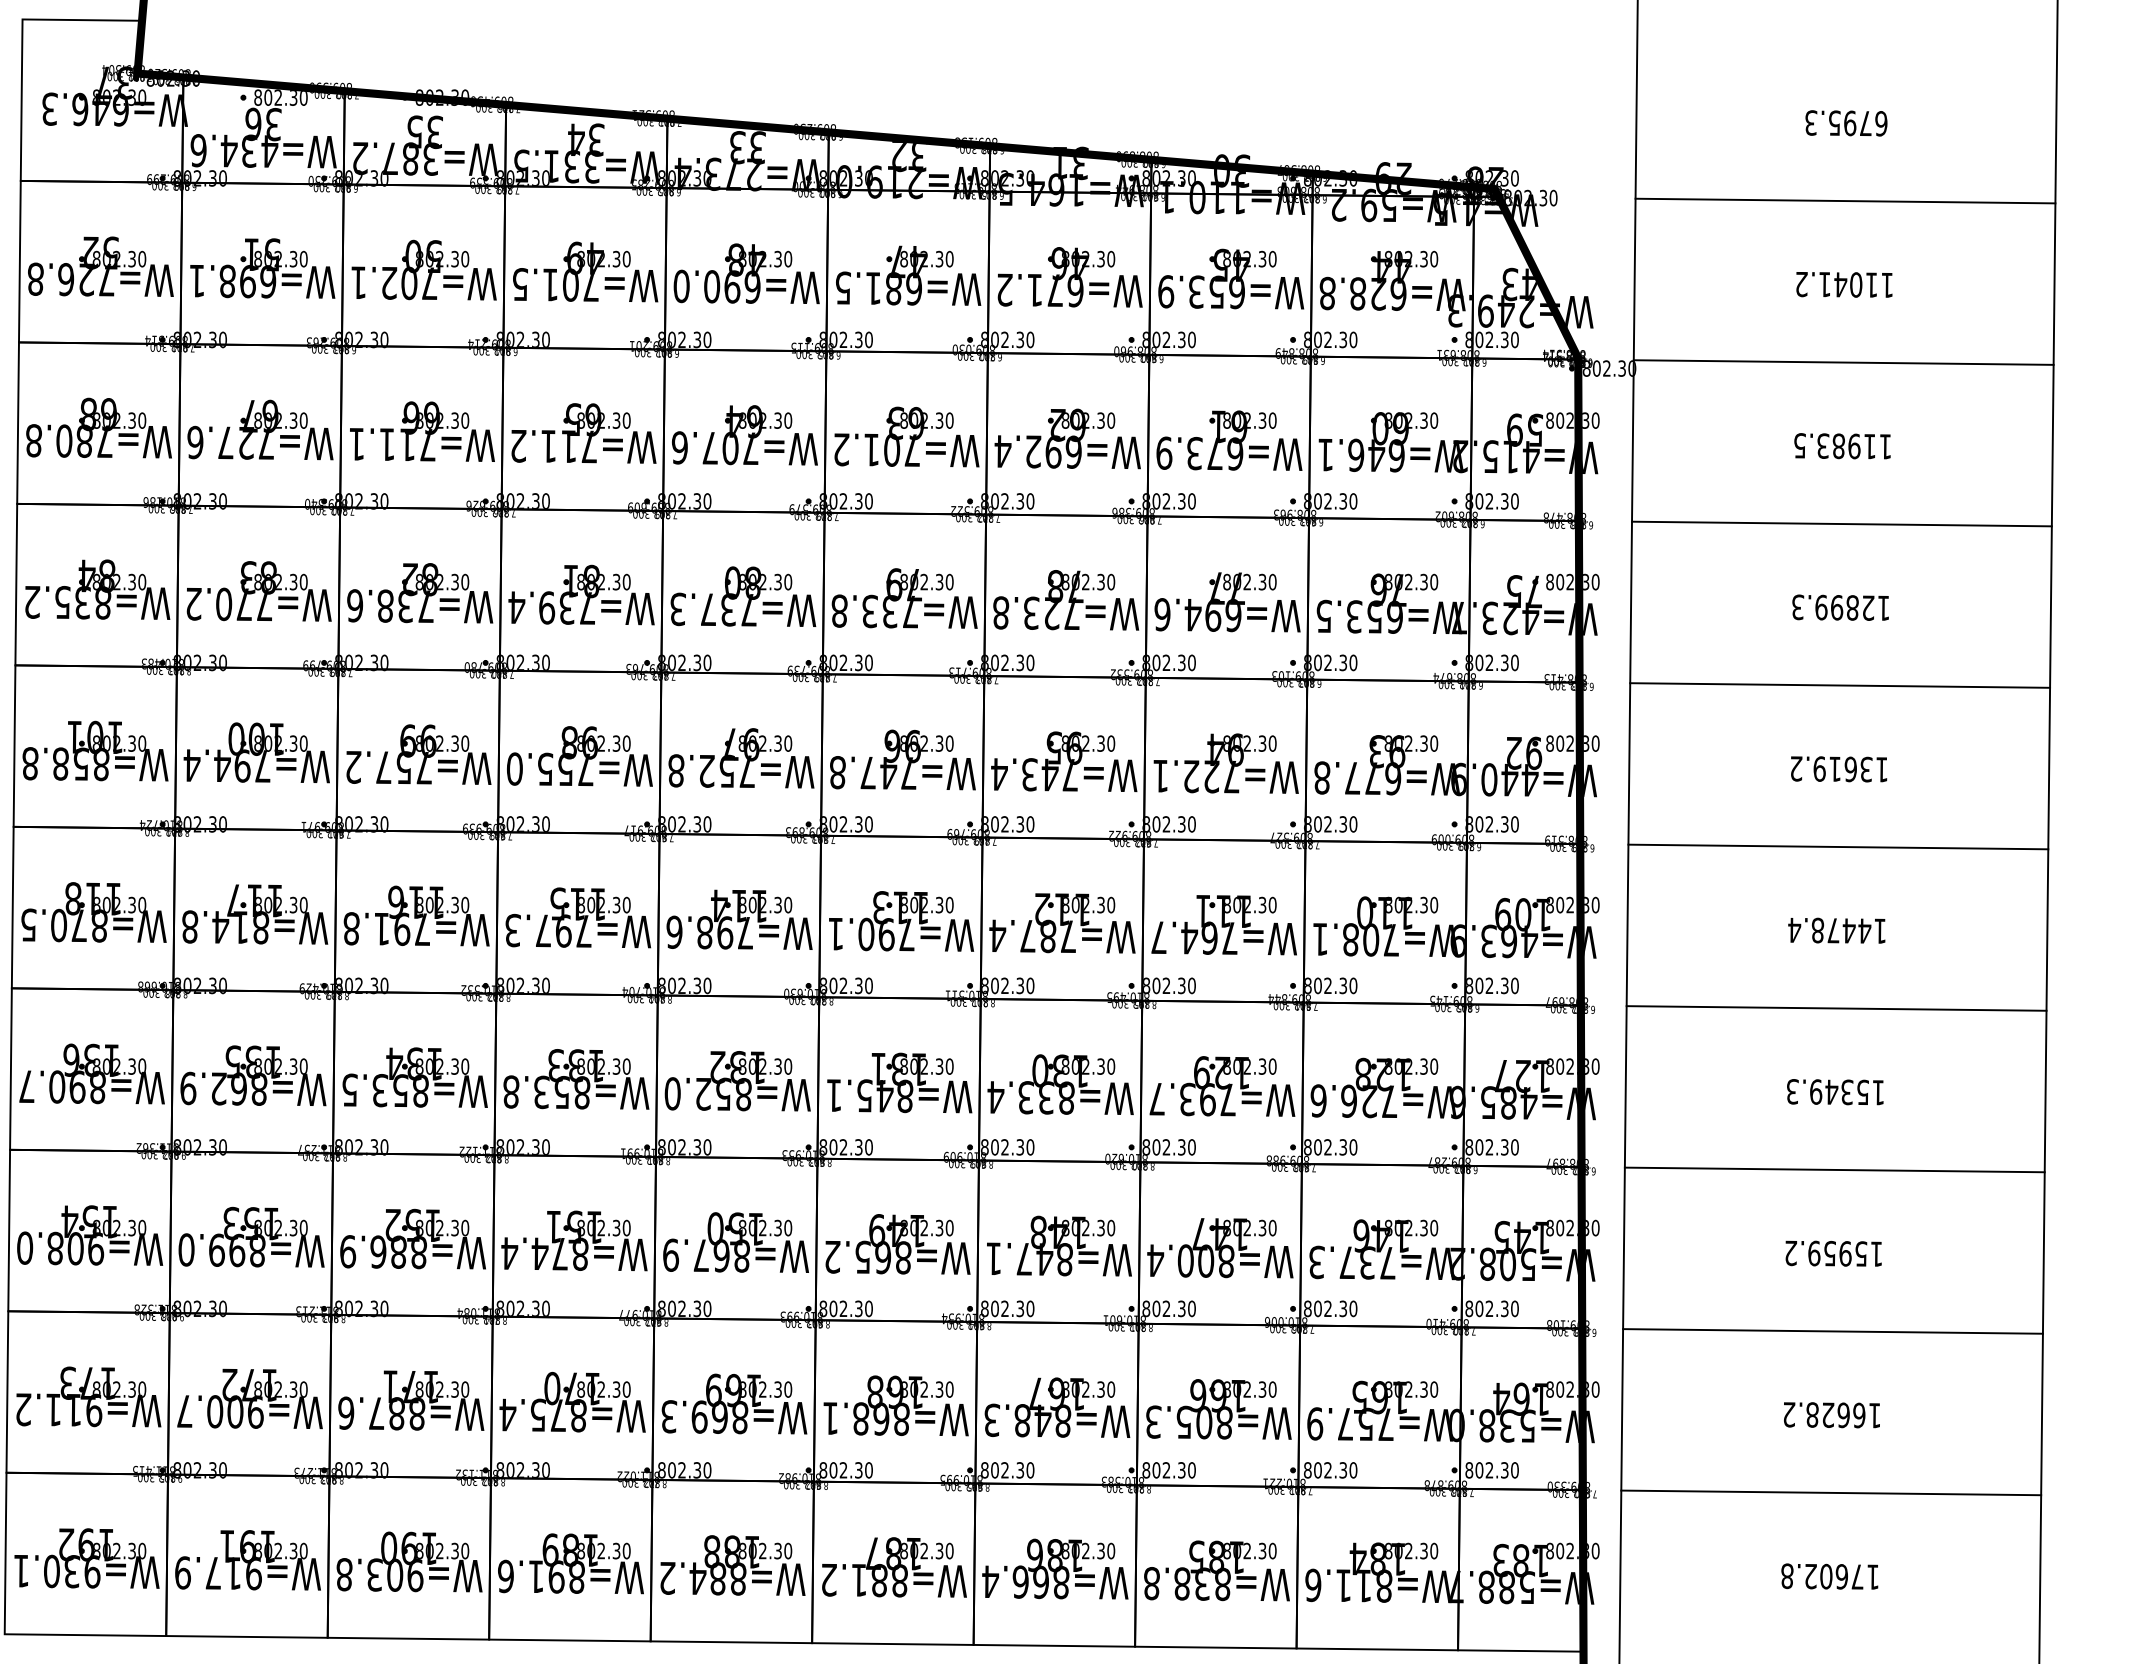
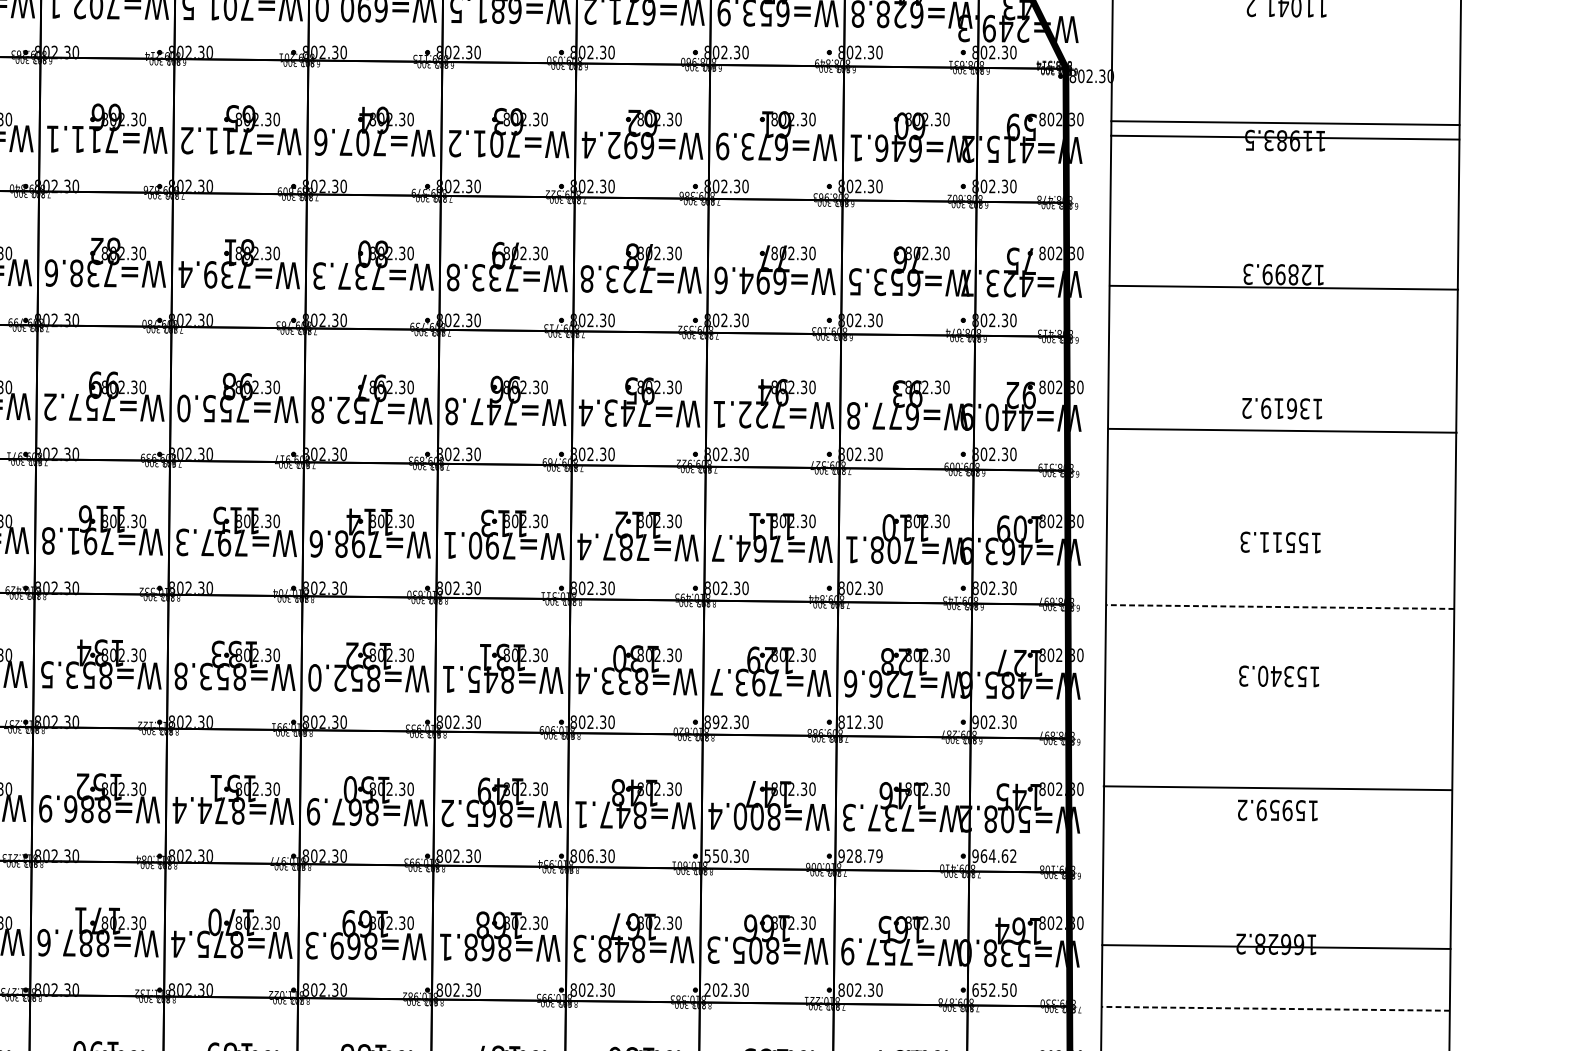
line: (1843, 362) -> (1285, 137), moved
line: (1841, 523) -> (1285, 122), moved
line: (1840, 685) -> (1284, 287), moved
line: (1838, 846) -> (1282, 430), moved
text: (1829, 930) -> (1274, 542), 14478.4 -> 15511.3
line: (1836, 1008) -> (1280, 607), solid -> dashed
text: (1816, 1091) -> (1263, 675), 15349.3 -> 15340.3
text: (1156, 1147) -> (716, 722), 802.30 -> 892.30
text: (1317, 1147) -> (849, 722), 802.30 -> 812.30
text: (1469, 1147) -> (975, 722), 802.30 -> 902.30
line: (1834, 1169) -> (1277, 787), moved
text: (1005, 1308) -> (590, 855), 802.30 -> 806.30
text: (1156, 1308) -> (716, 855), 802.30 -> 550.30
text: (1330, 1308) -> (860, 855), 802.30 -> 928.79
text: (1491, 1308) -> (993, 855), 802.30 -> 964.62
line: (1832, 1331) -> (1275, 947), moved
text: (1146, 1470) -> (707, 990), 802.30 -> 202.30
text: (1486, 1470) -> (989, 990), 802.30 -> 652.50
line: (1831, 1492) -> (1275, 1008), solid -> dashed

